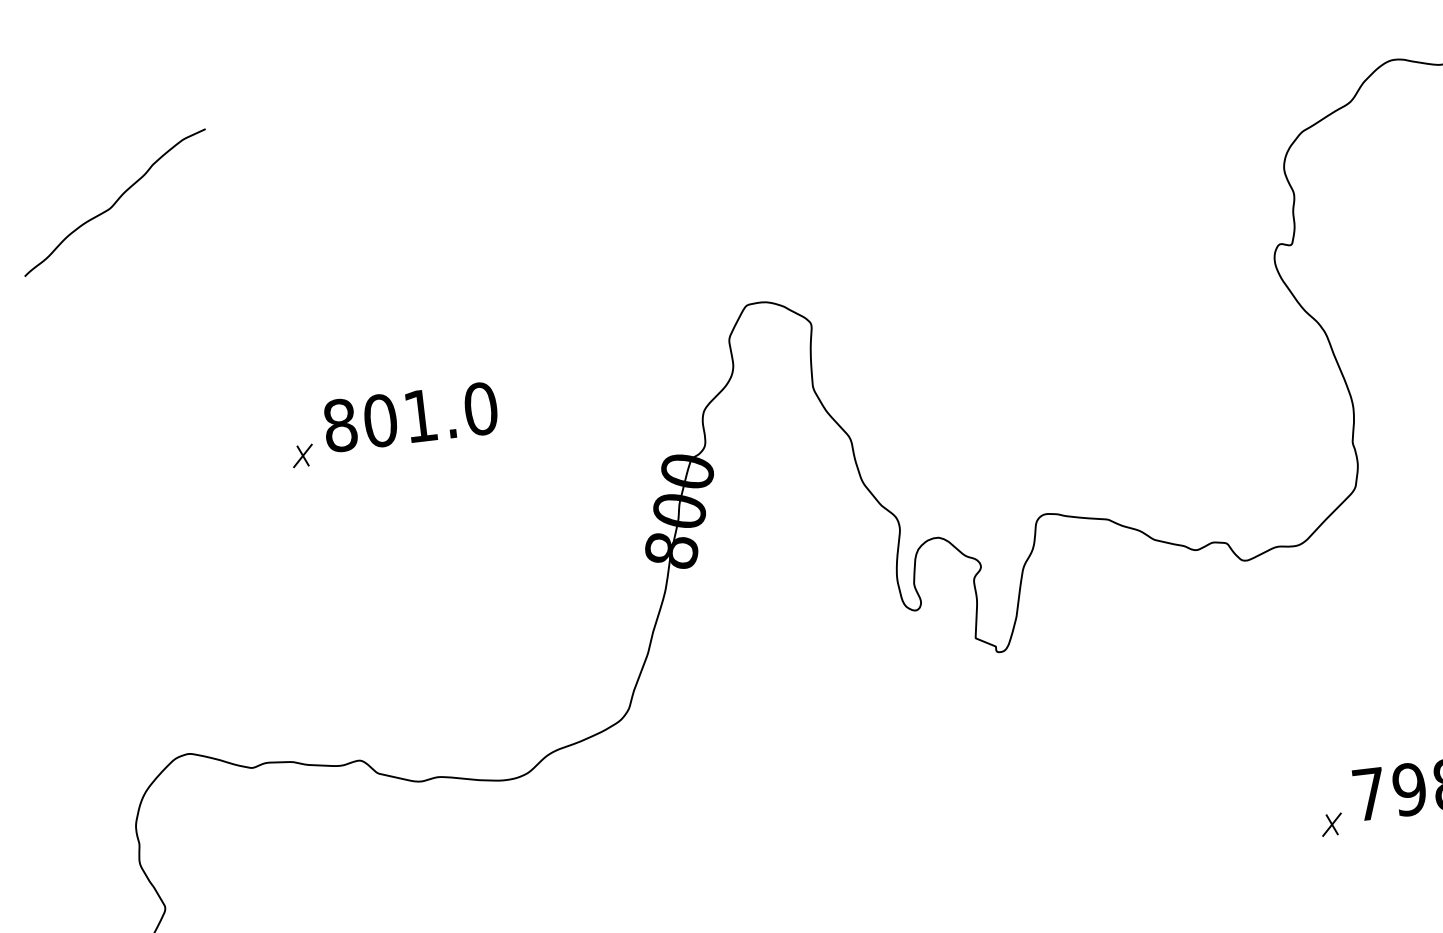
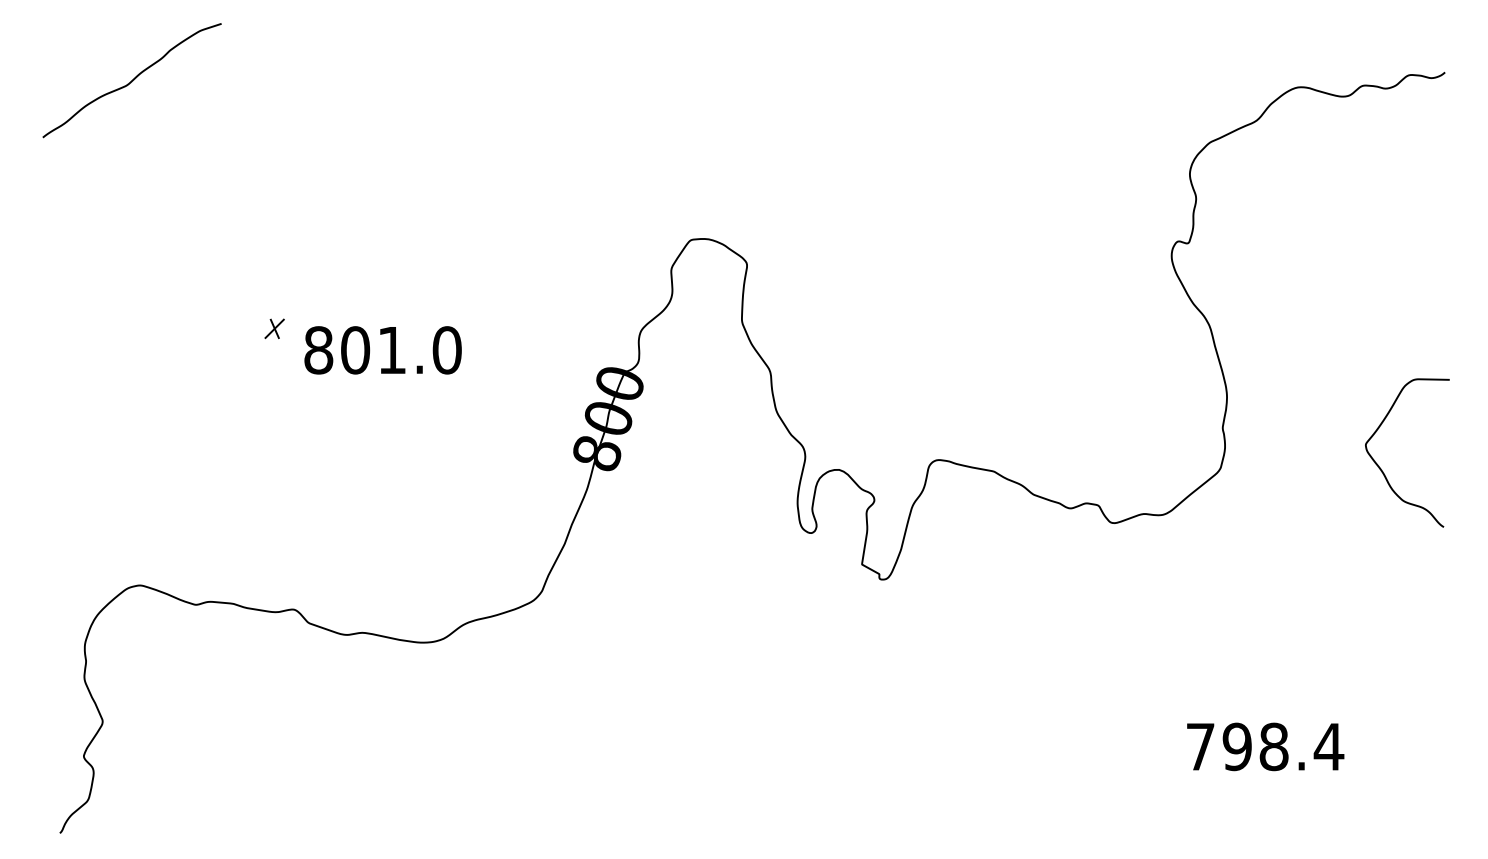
text: (410, 417) -> (382, 350), moved
part: (1331, 824) -> (1163, 770), removed

